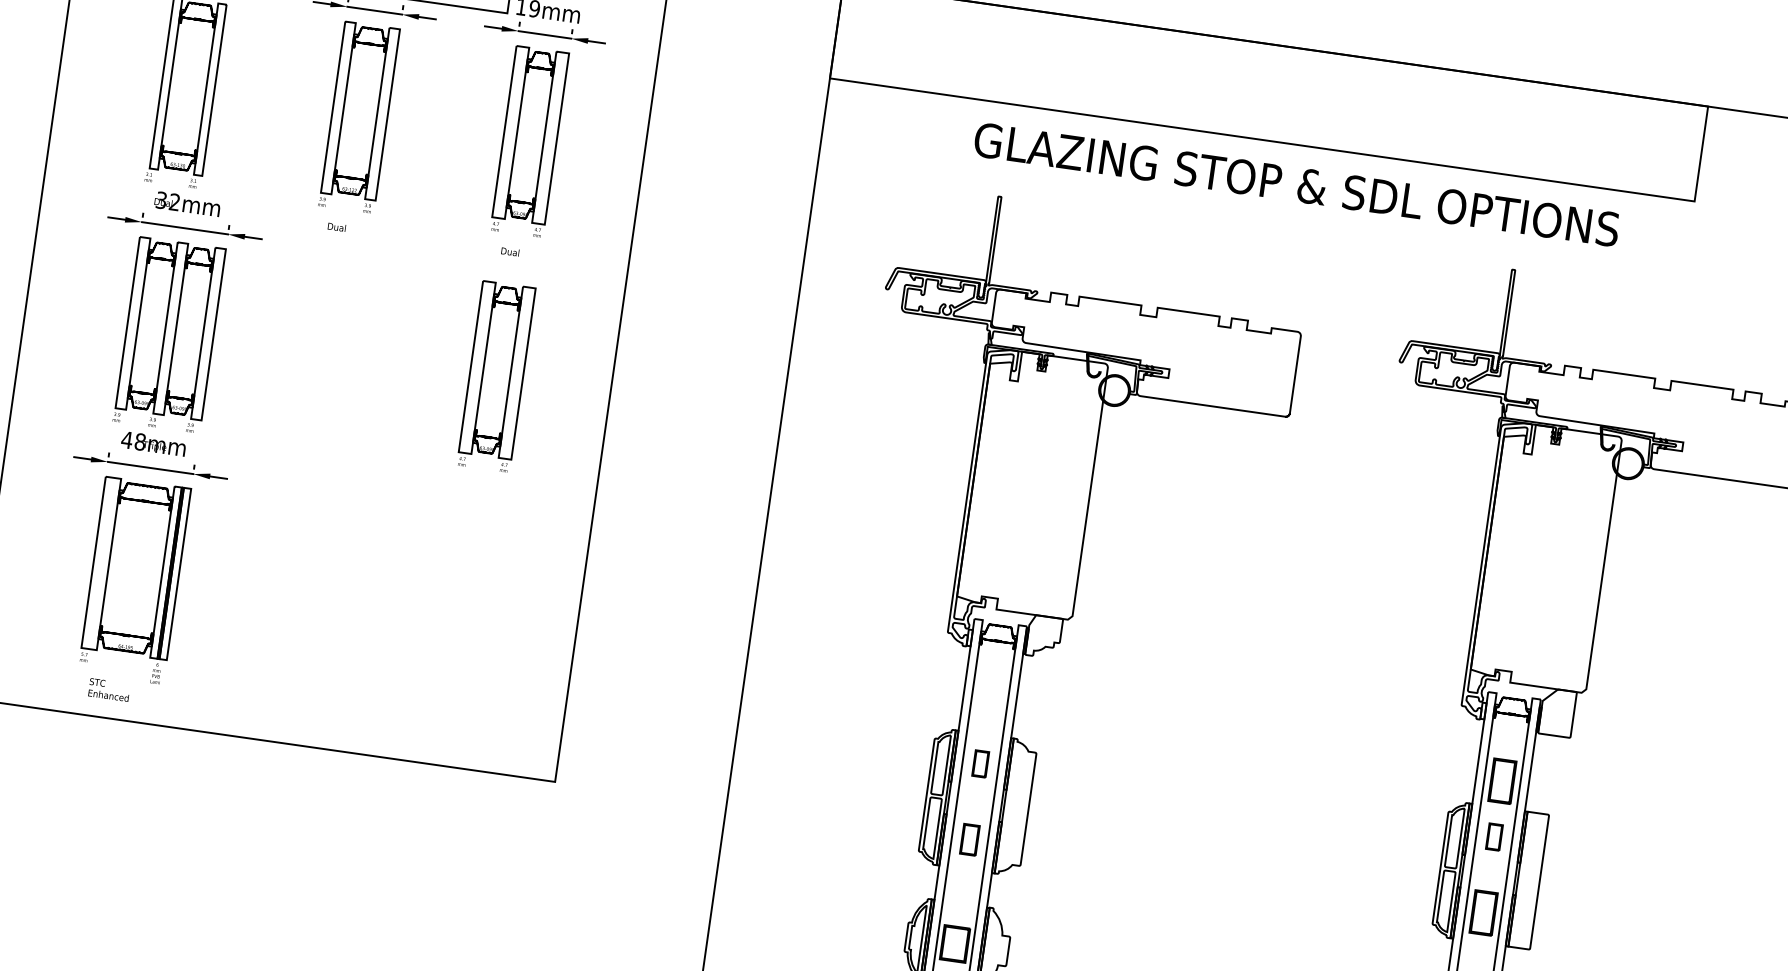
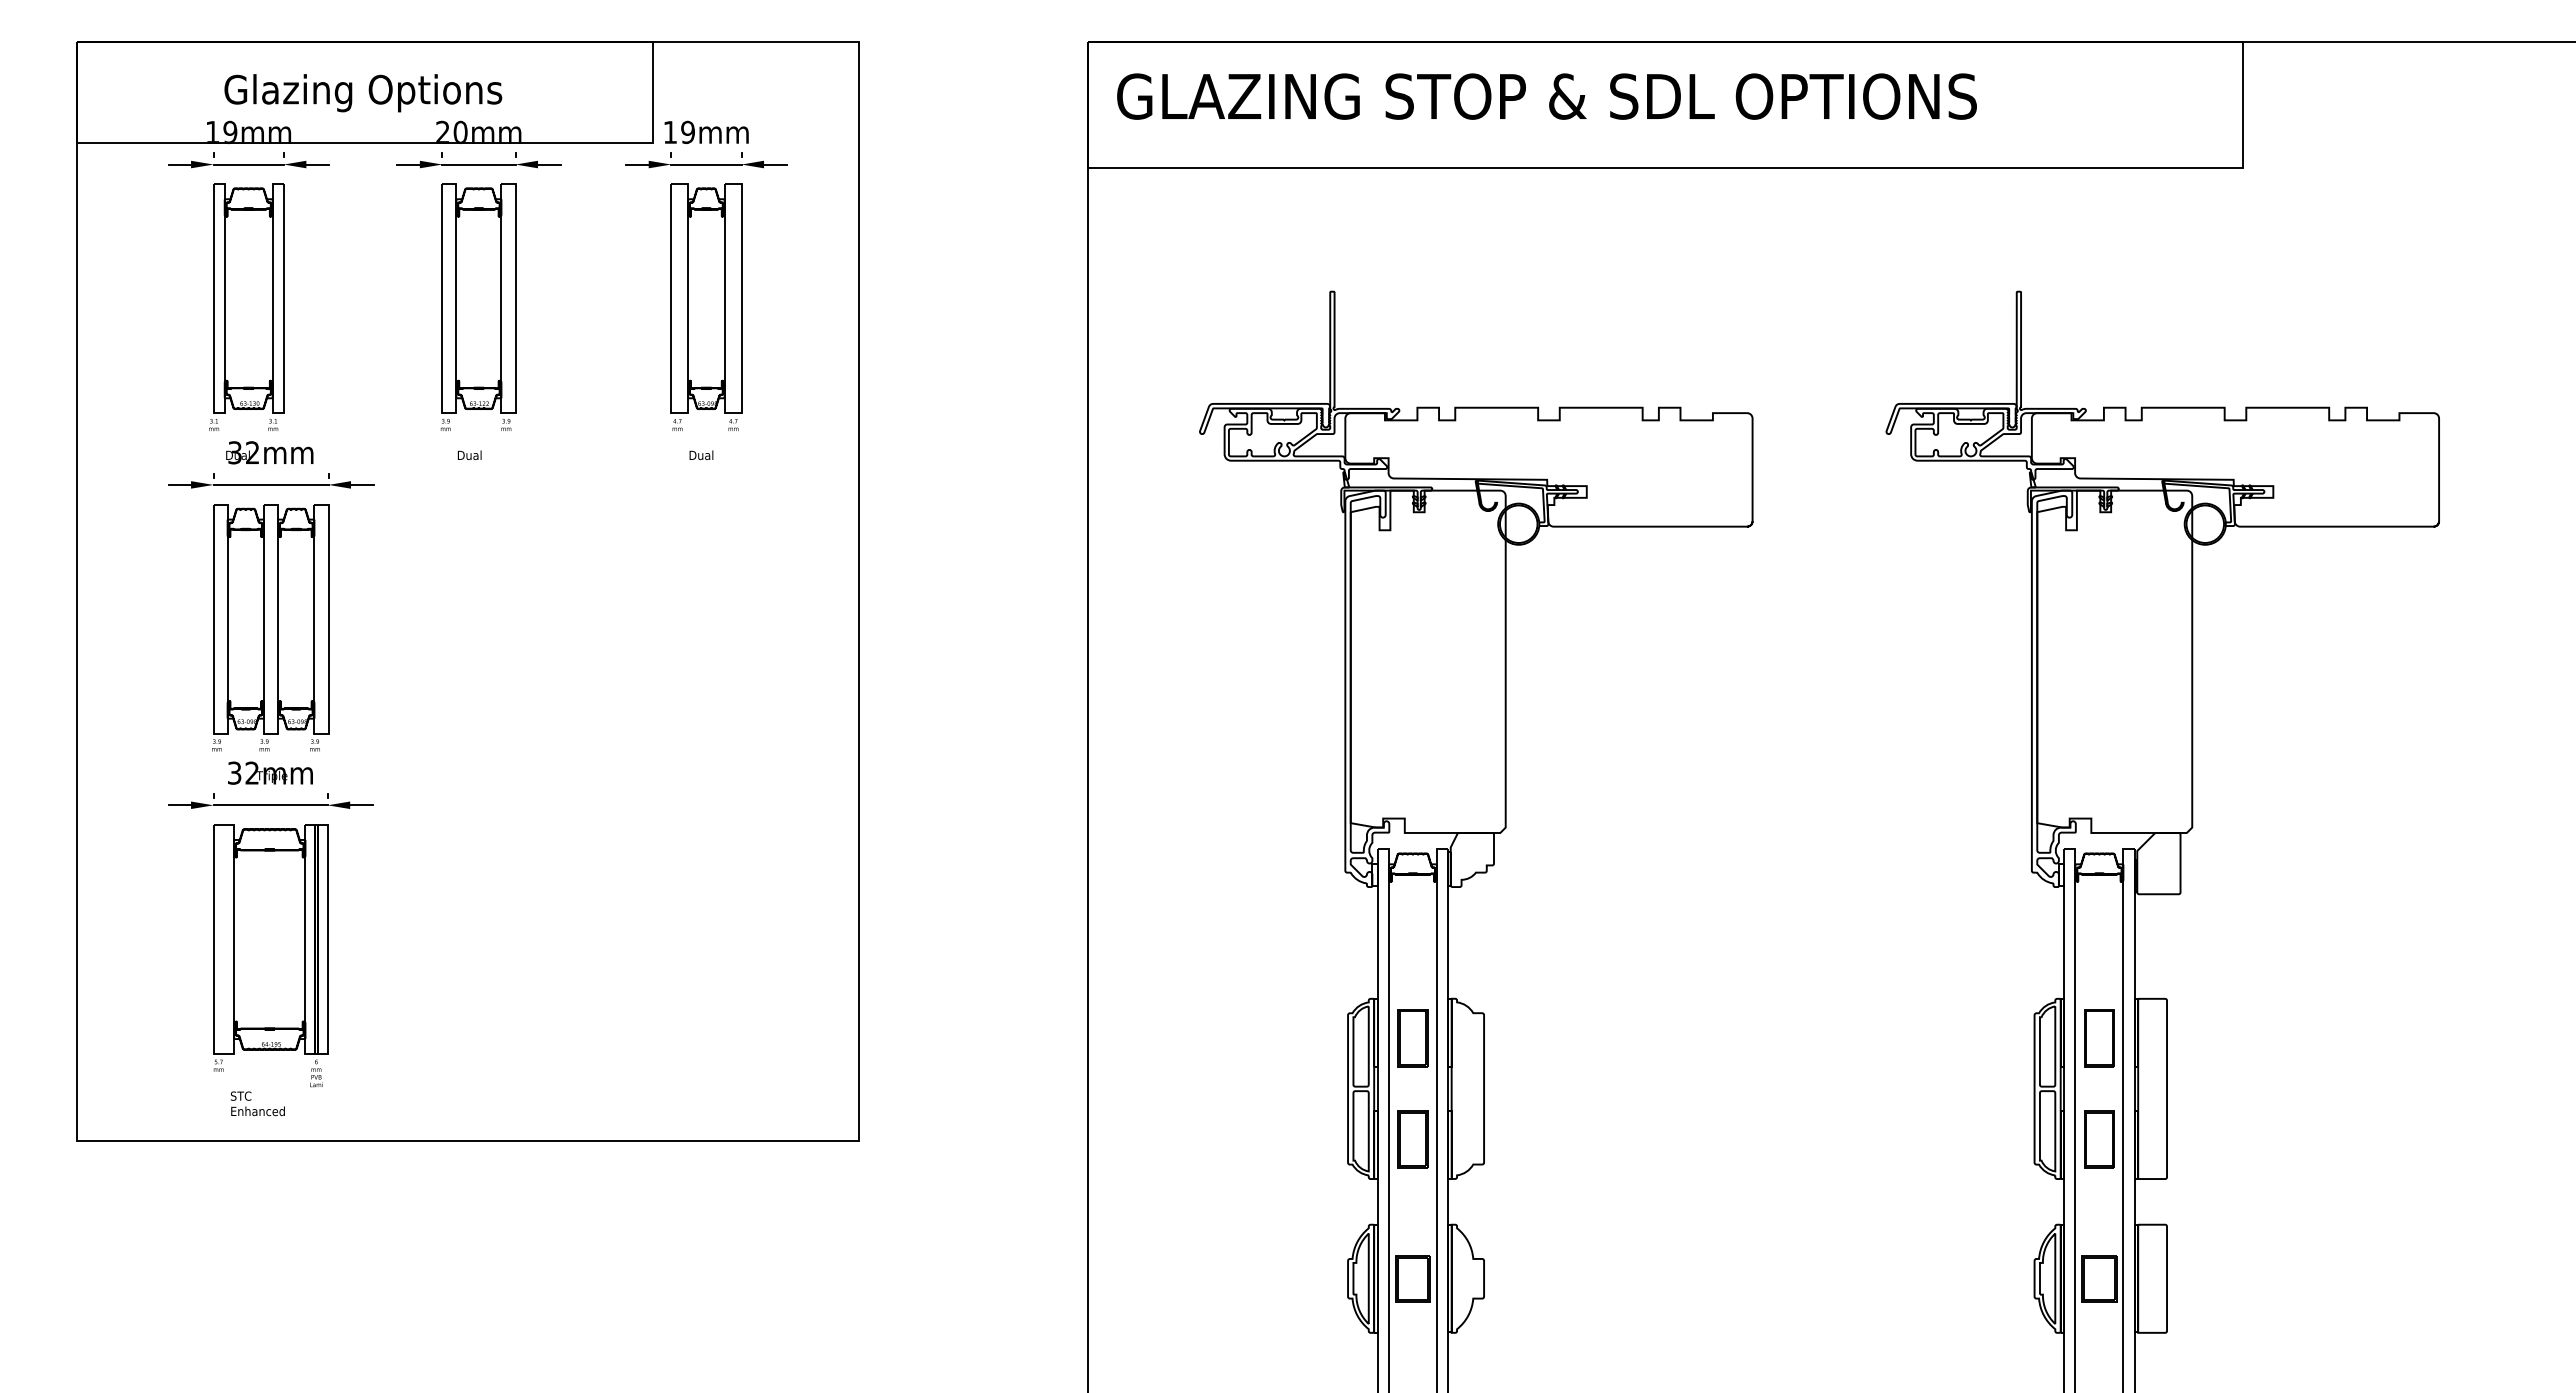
text: (1296, 184) -> (1546, 96), moved
part: (496, 376) -> (706, 620), removed
text: (133, 440) -> (242, 772), 48mm -> 32mm
part: (980, 764) -> (1412, 1038), size x1.67
part: (1502, 781) -> (2099, 963), removed
part: (1494, 837) -> (2099, 1038), size x1.67
part: (969, 839) -> (1412, 1139), size x1.43

